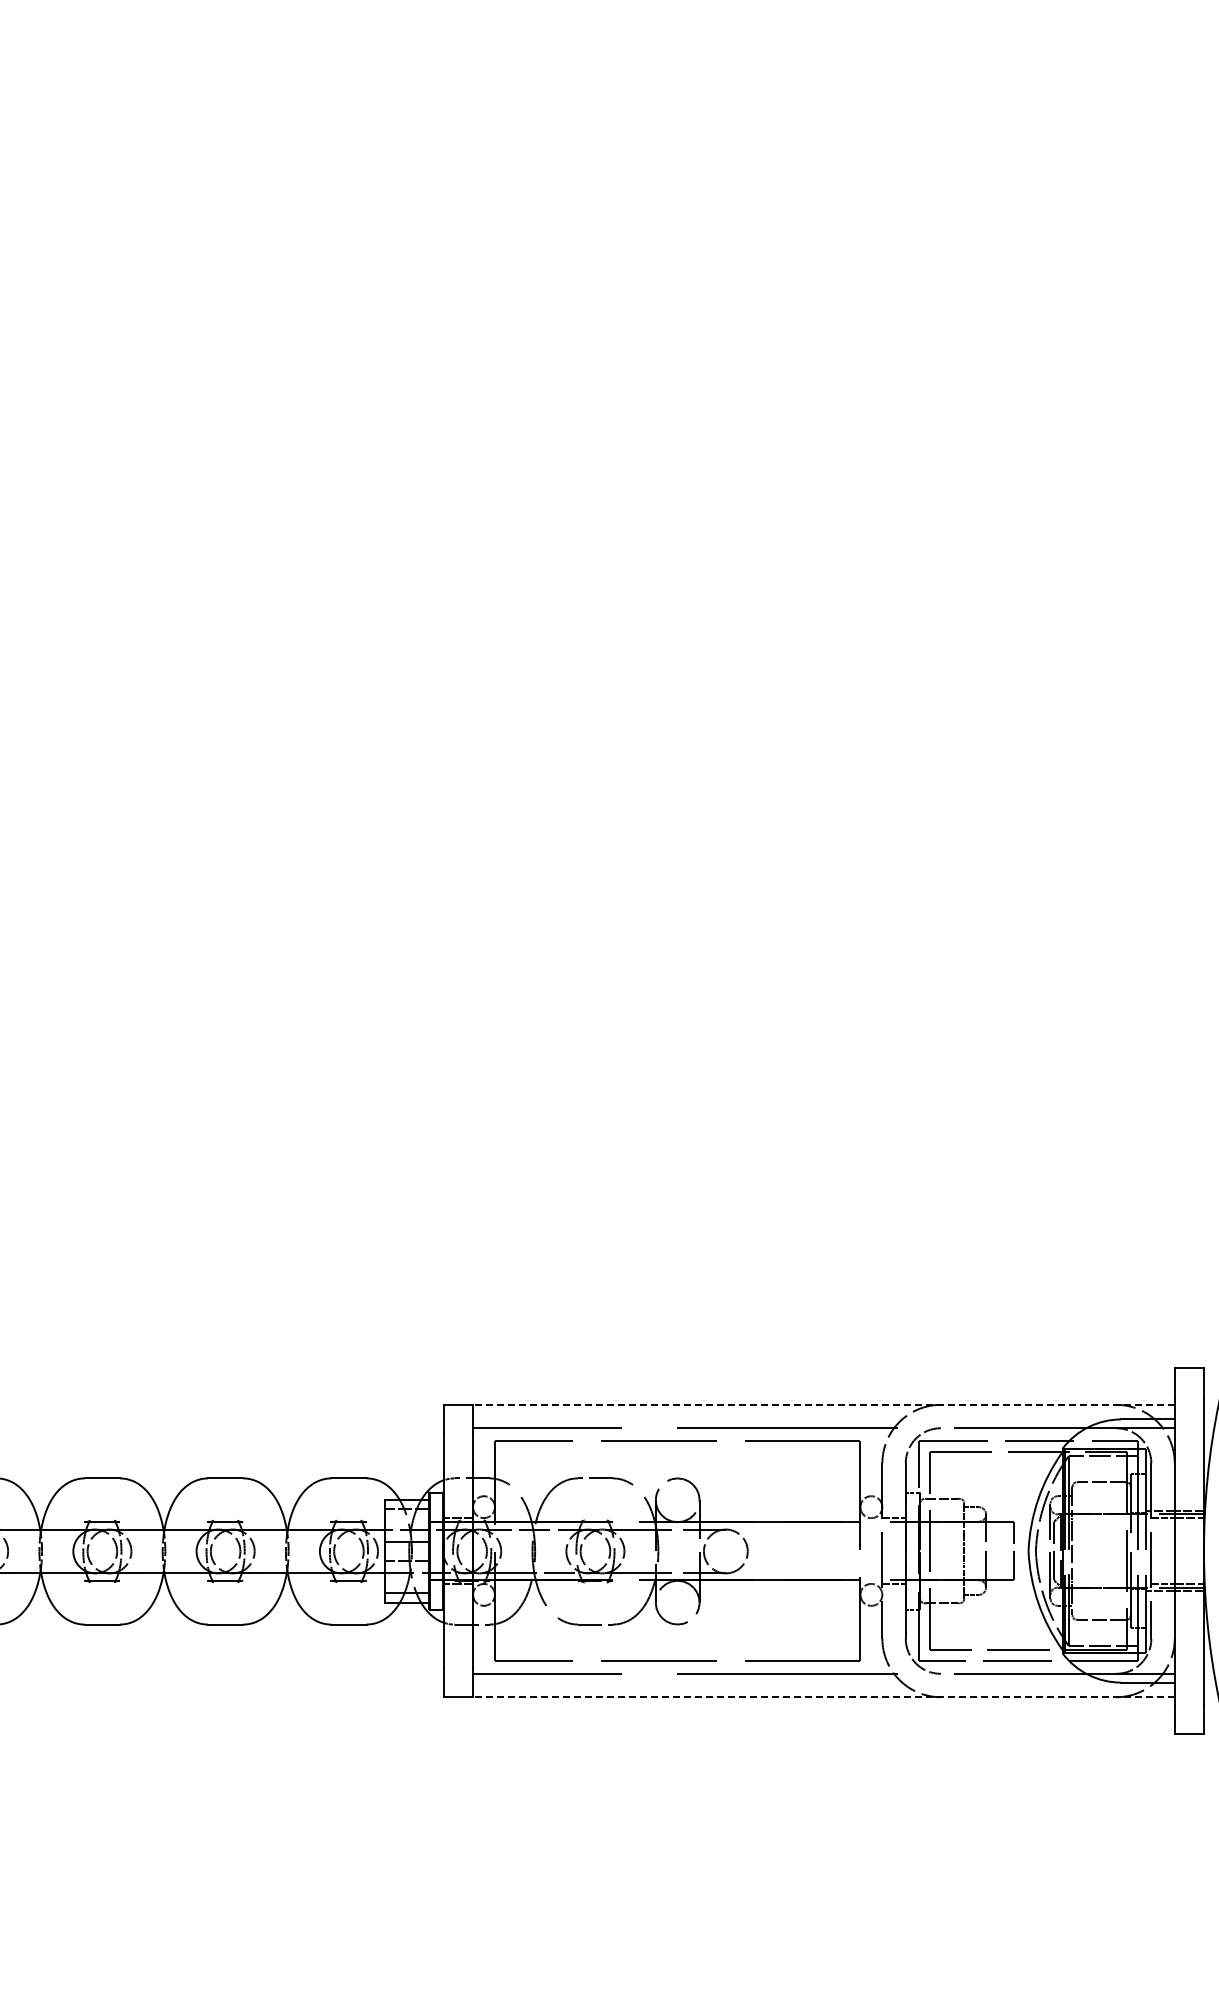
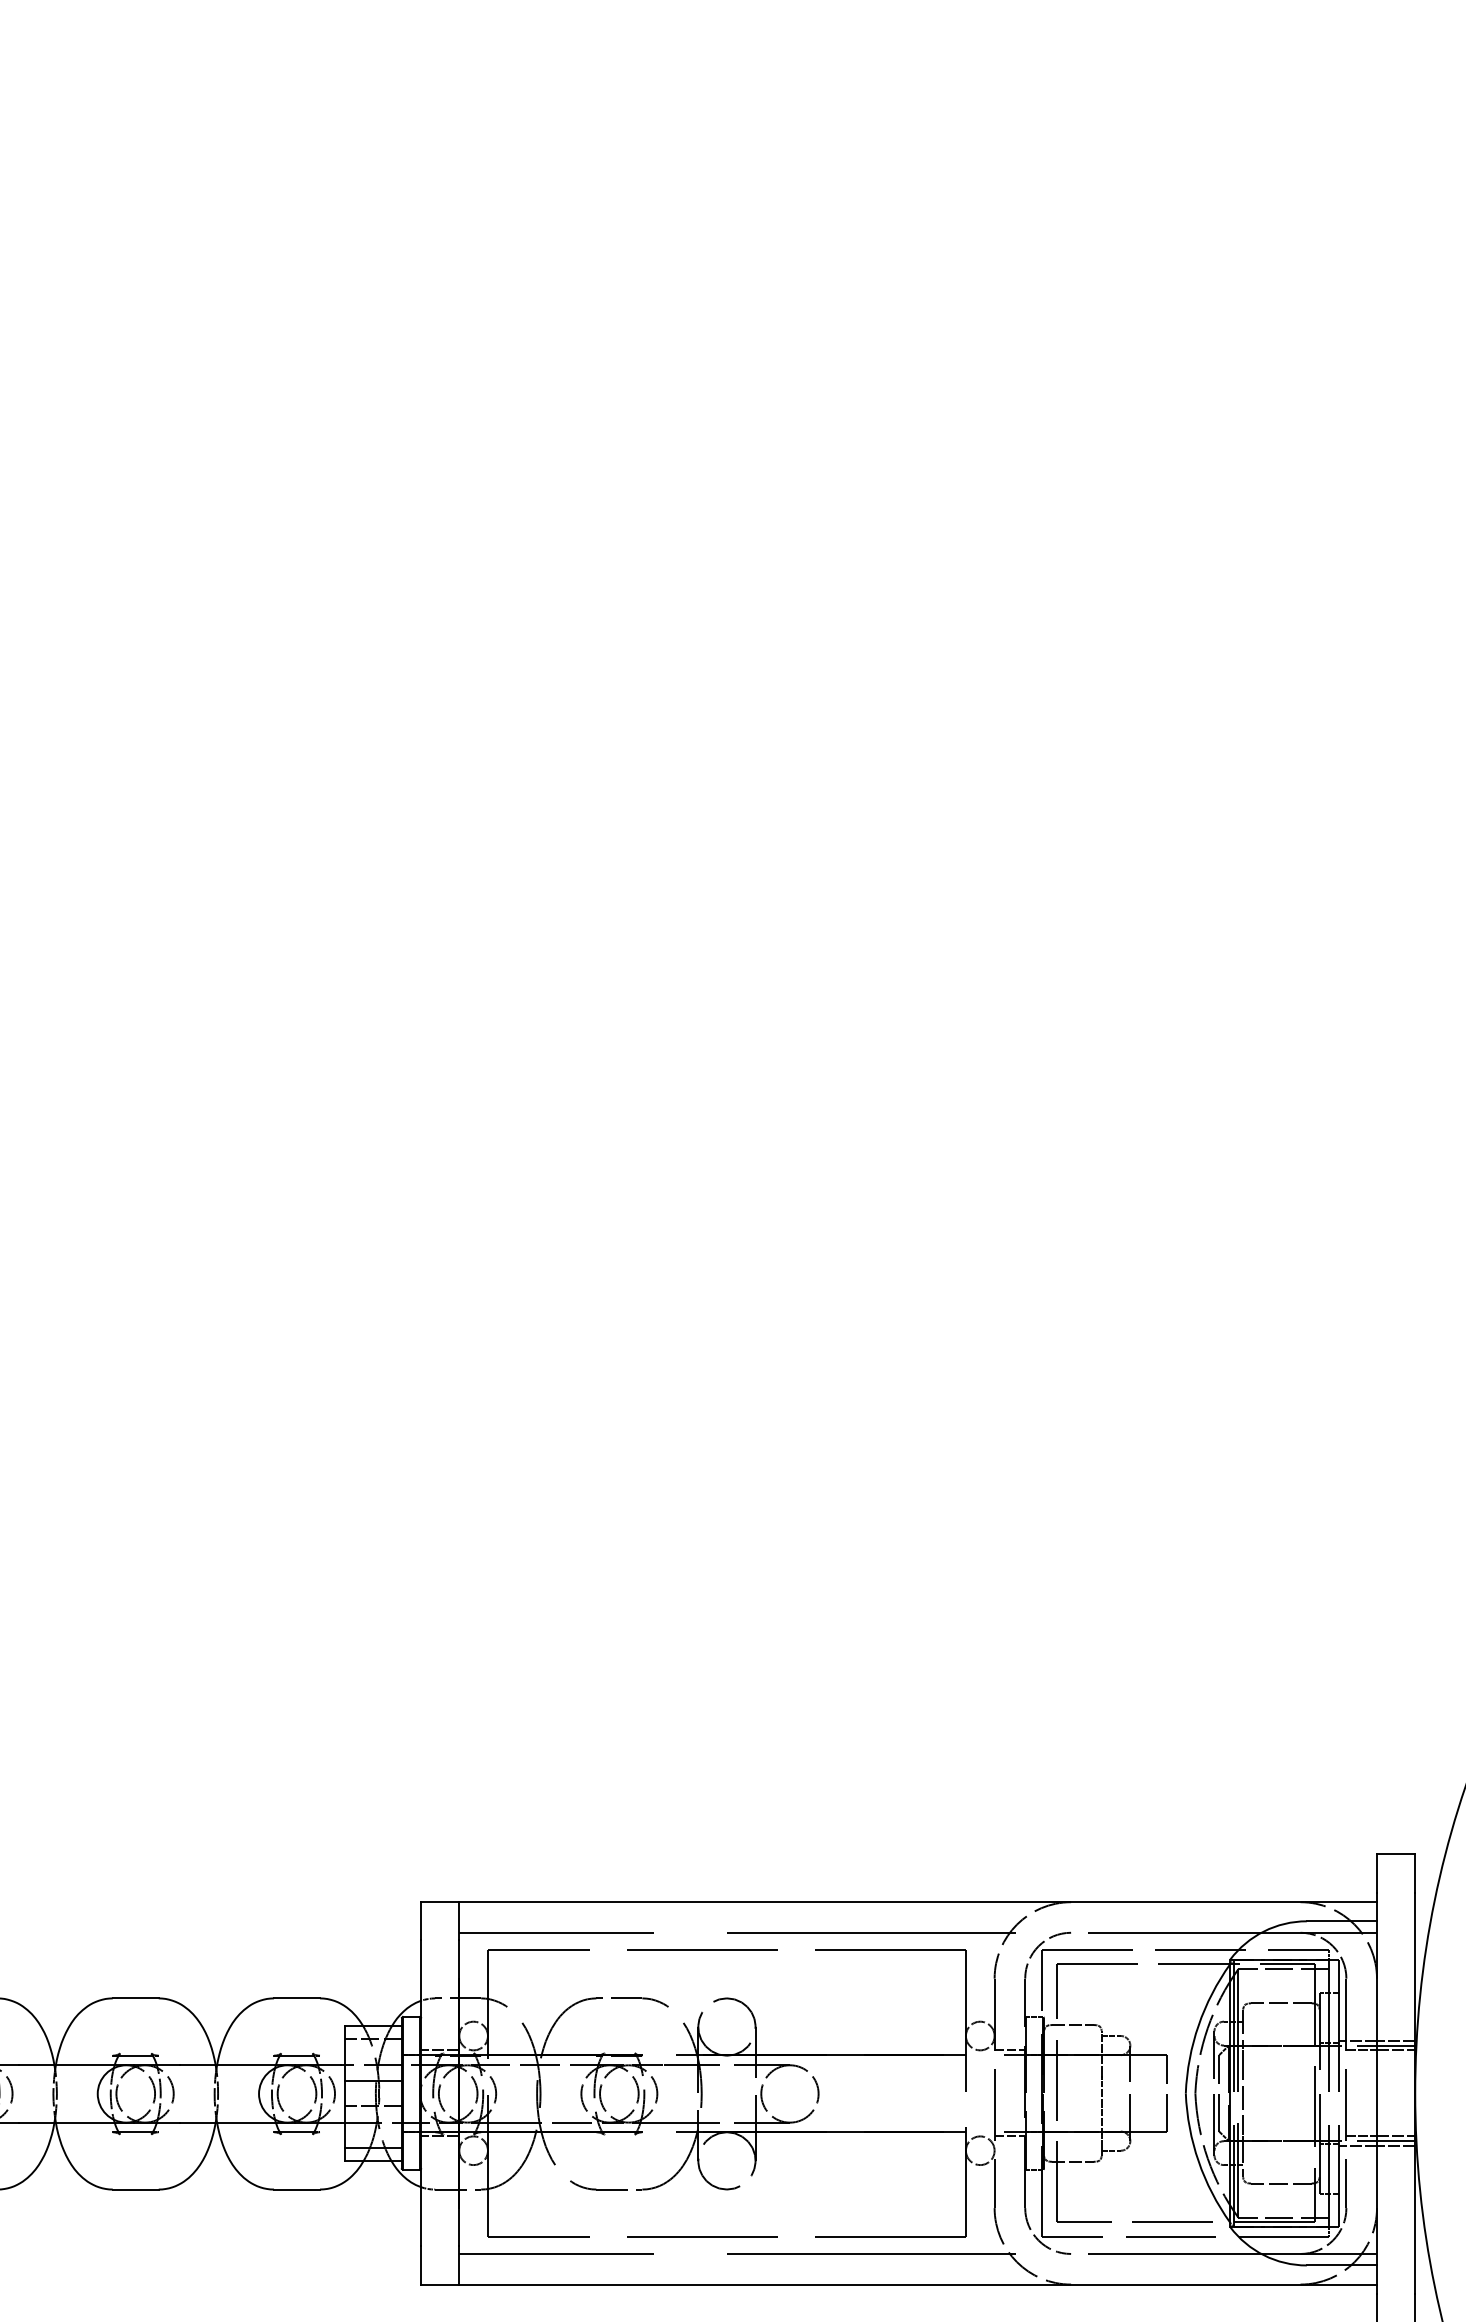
line: (823, 1404) -> (917, 1901), dashed -> solid
line: (823, 1697) -> (917, 2284), dashed -> solid

